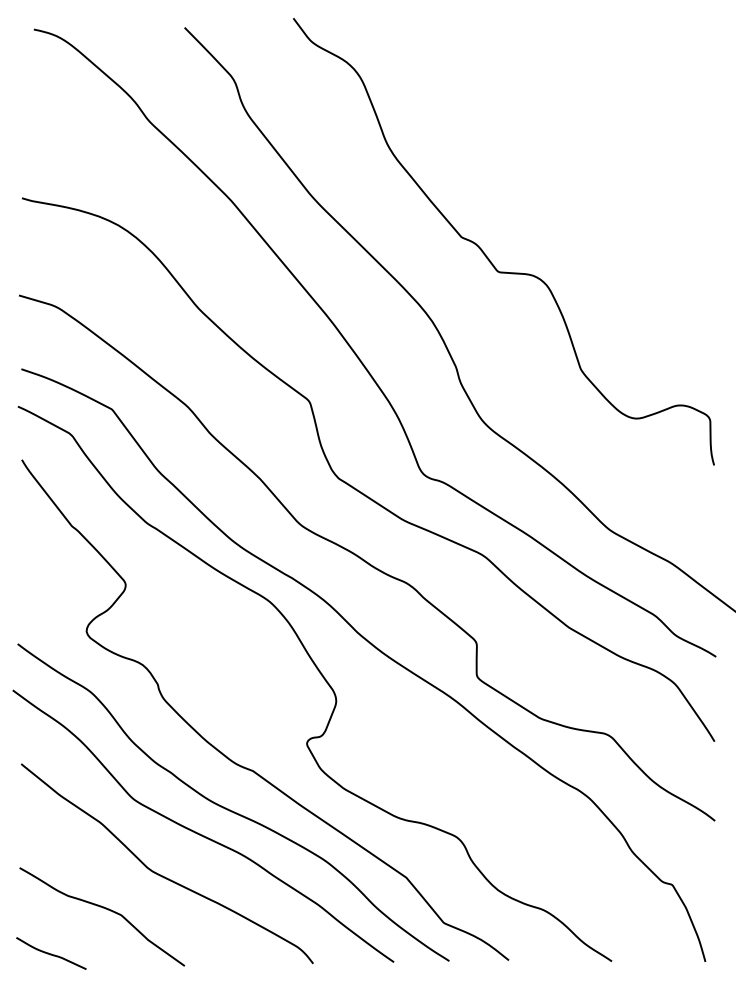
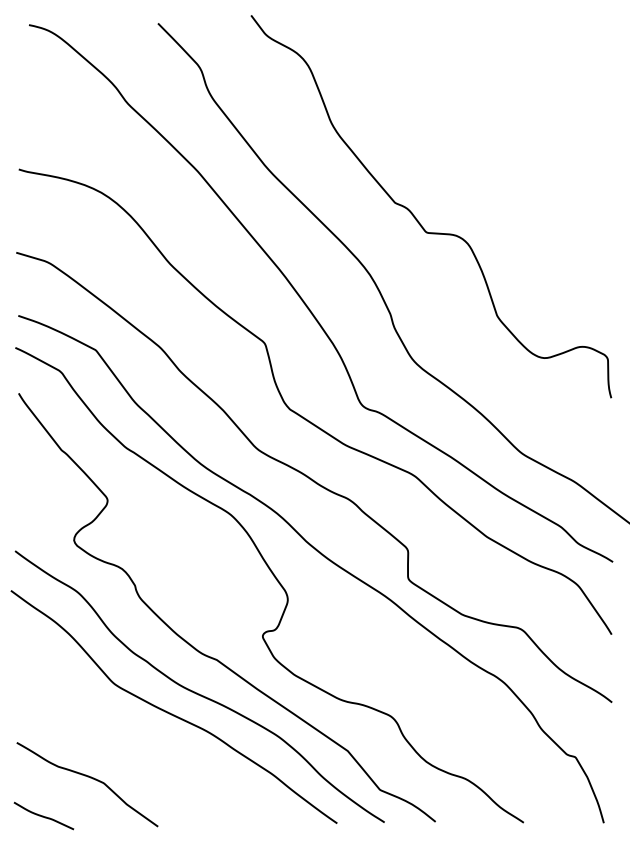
curve: (160, 874) -> (137, 748), removed

